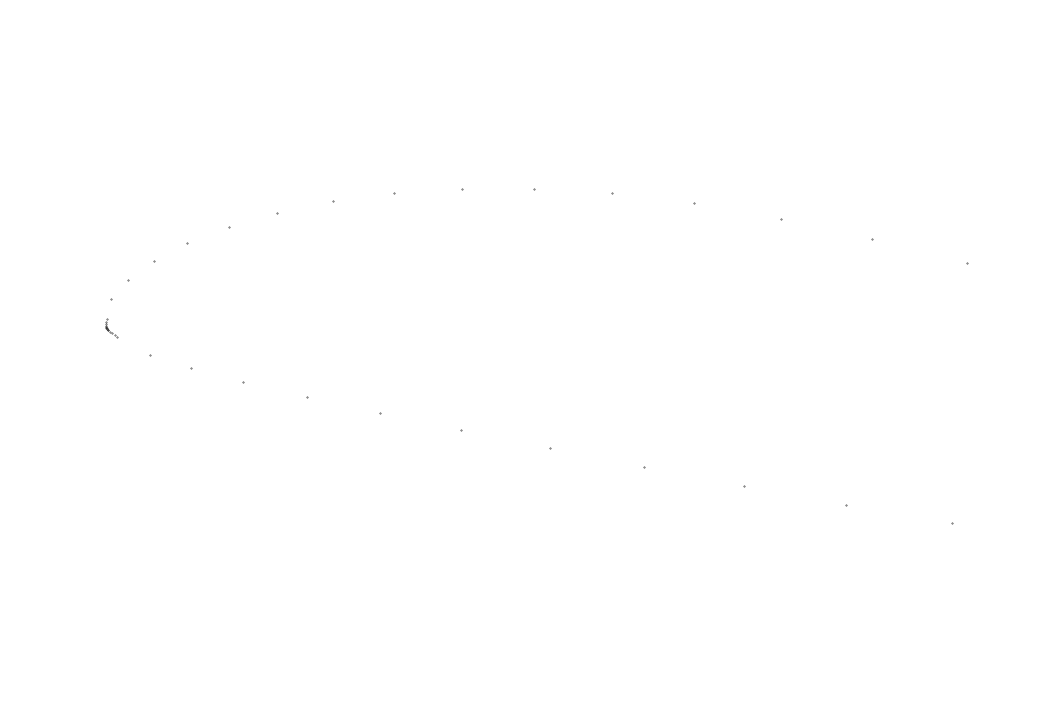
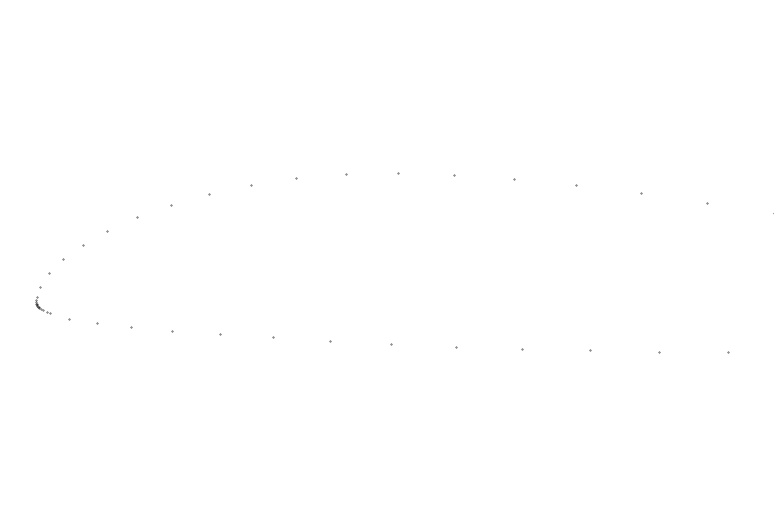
part: (112, 328) -> (43, 305), size x1.67

